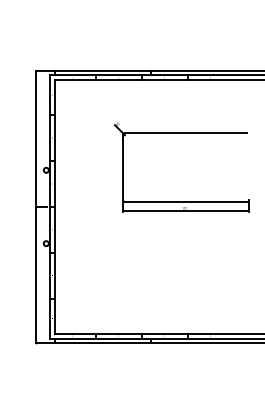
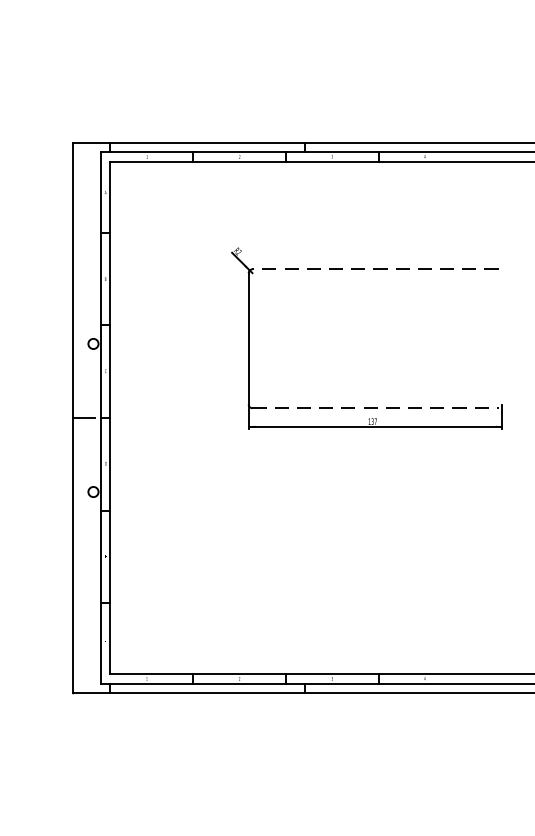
line: (185, 133) -> (374, 269), solid -> dashed
line: (185, 202) -> (374, 408), solid -> dashed

